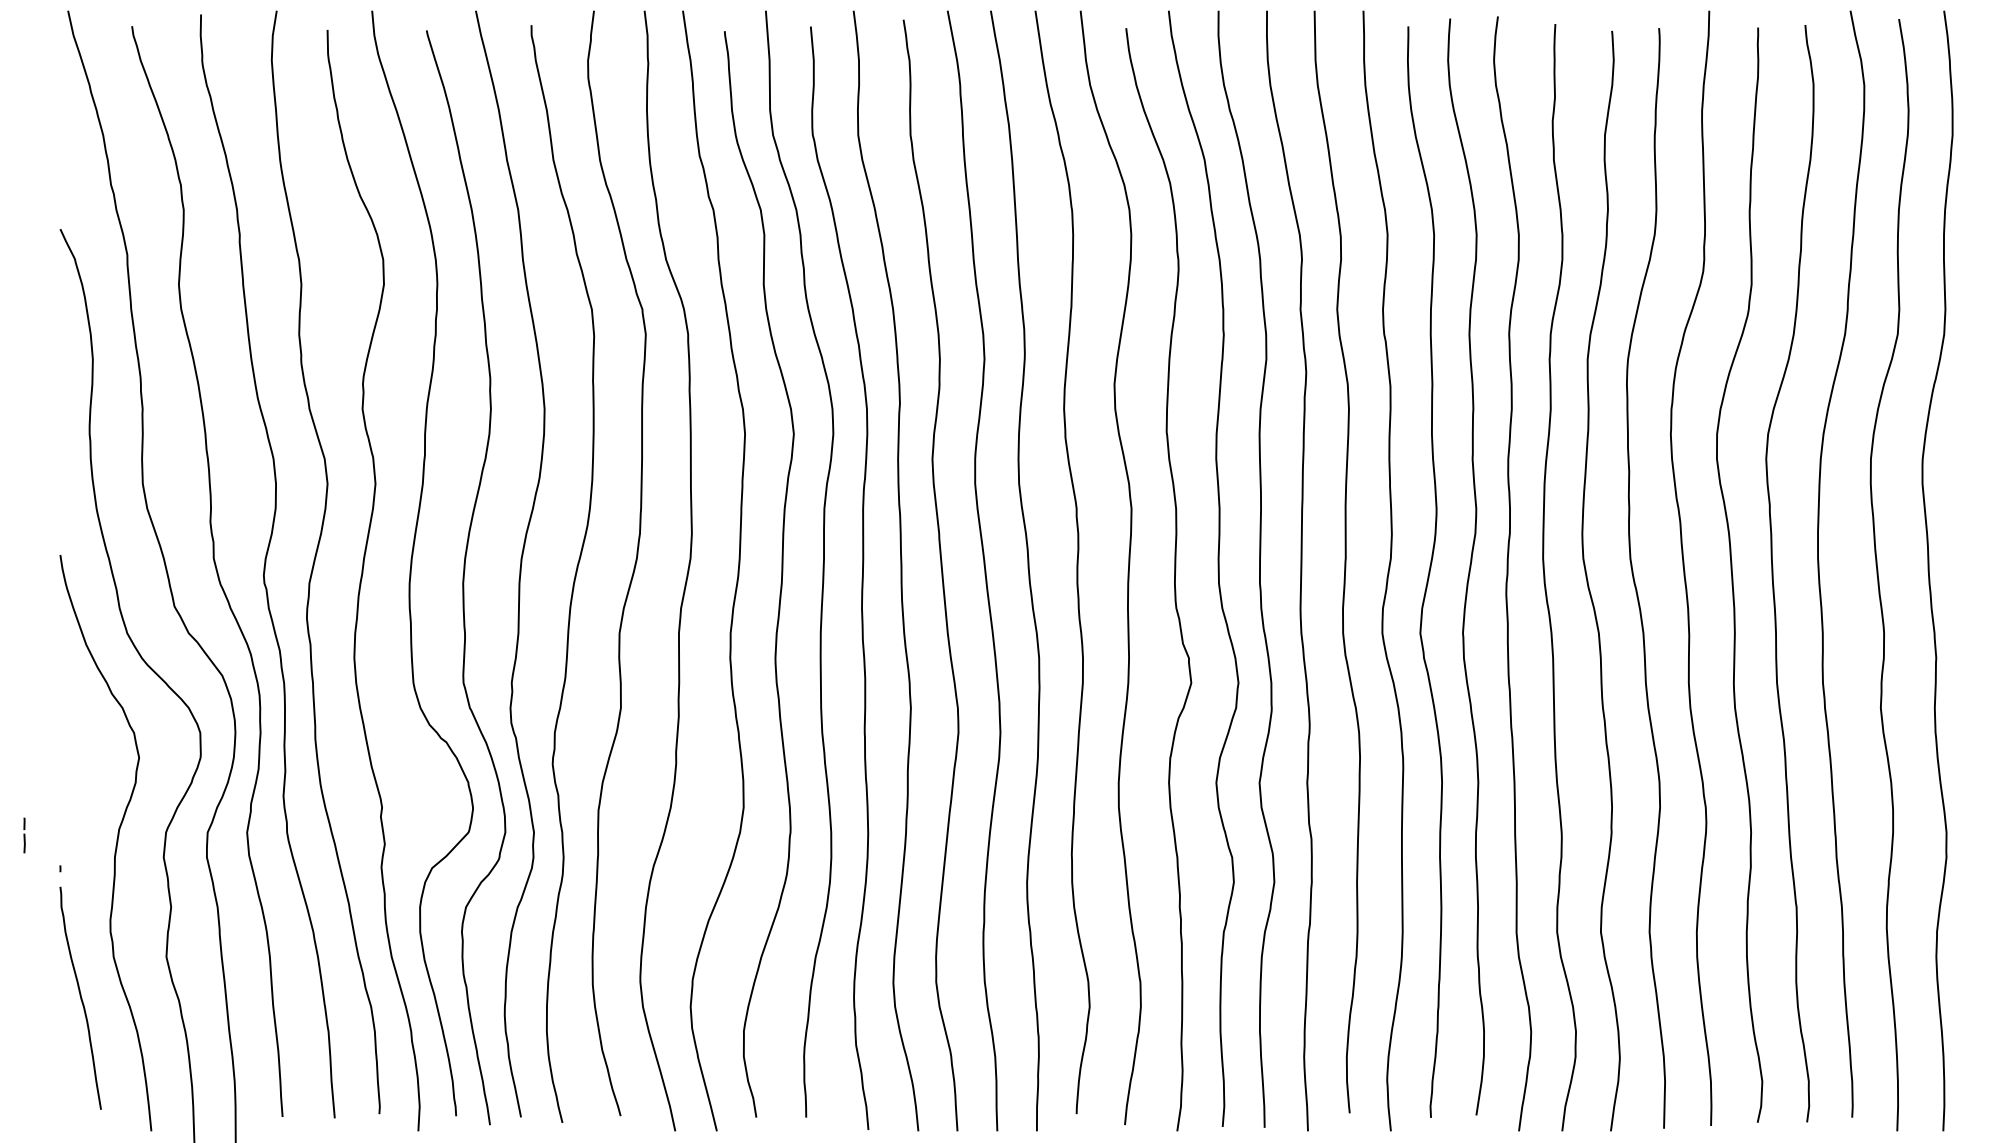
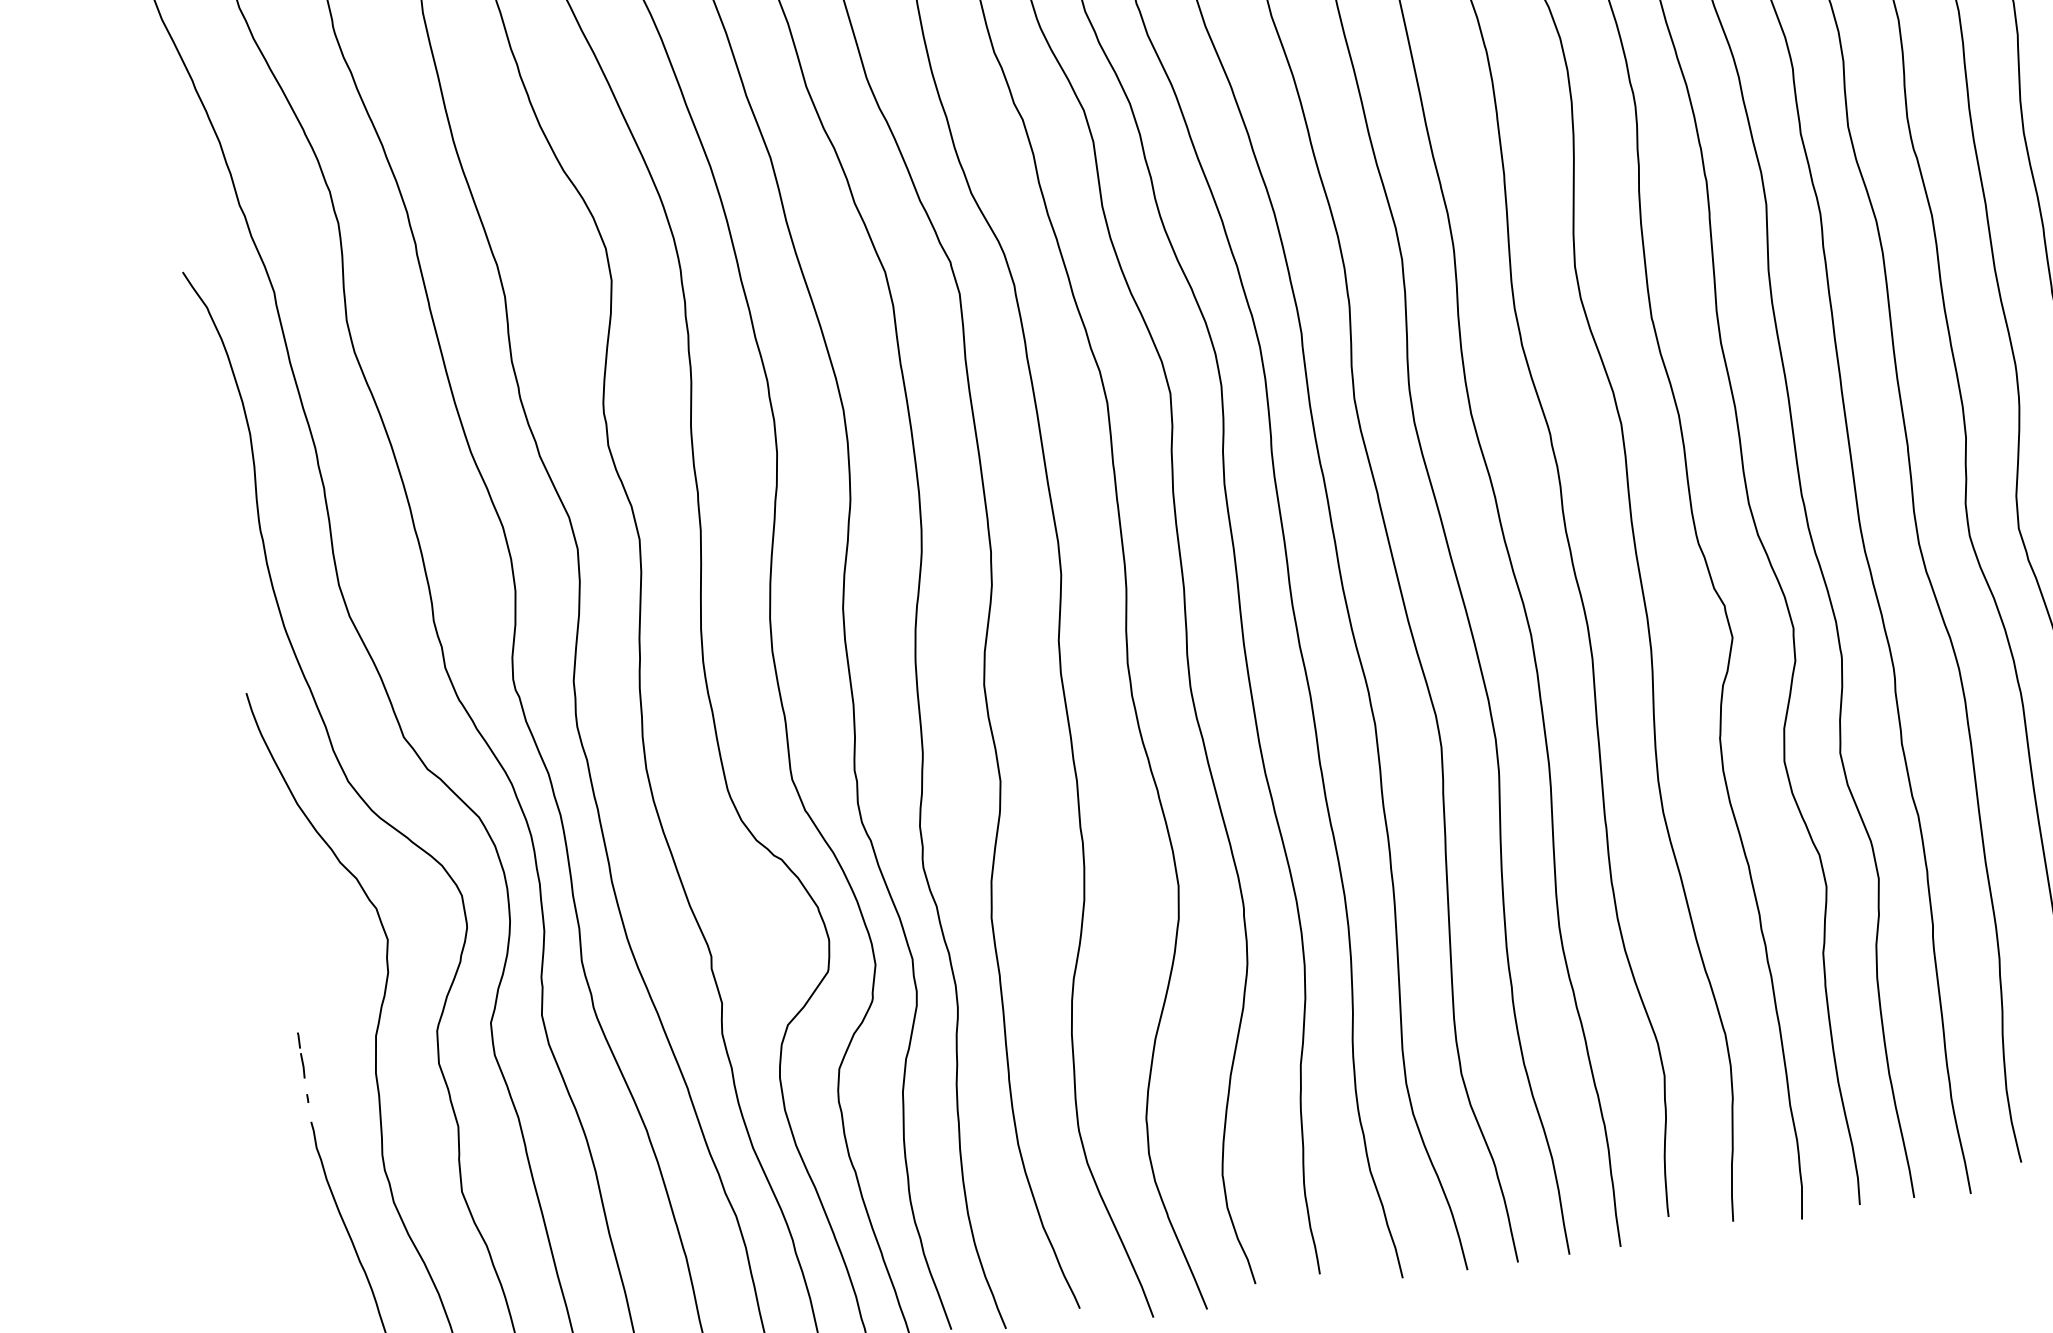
line: (24, 835) -> (301, 1055), moved

